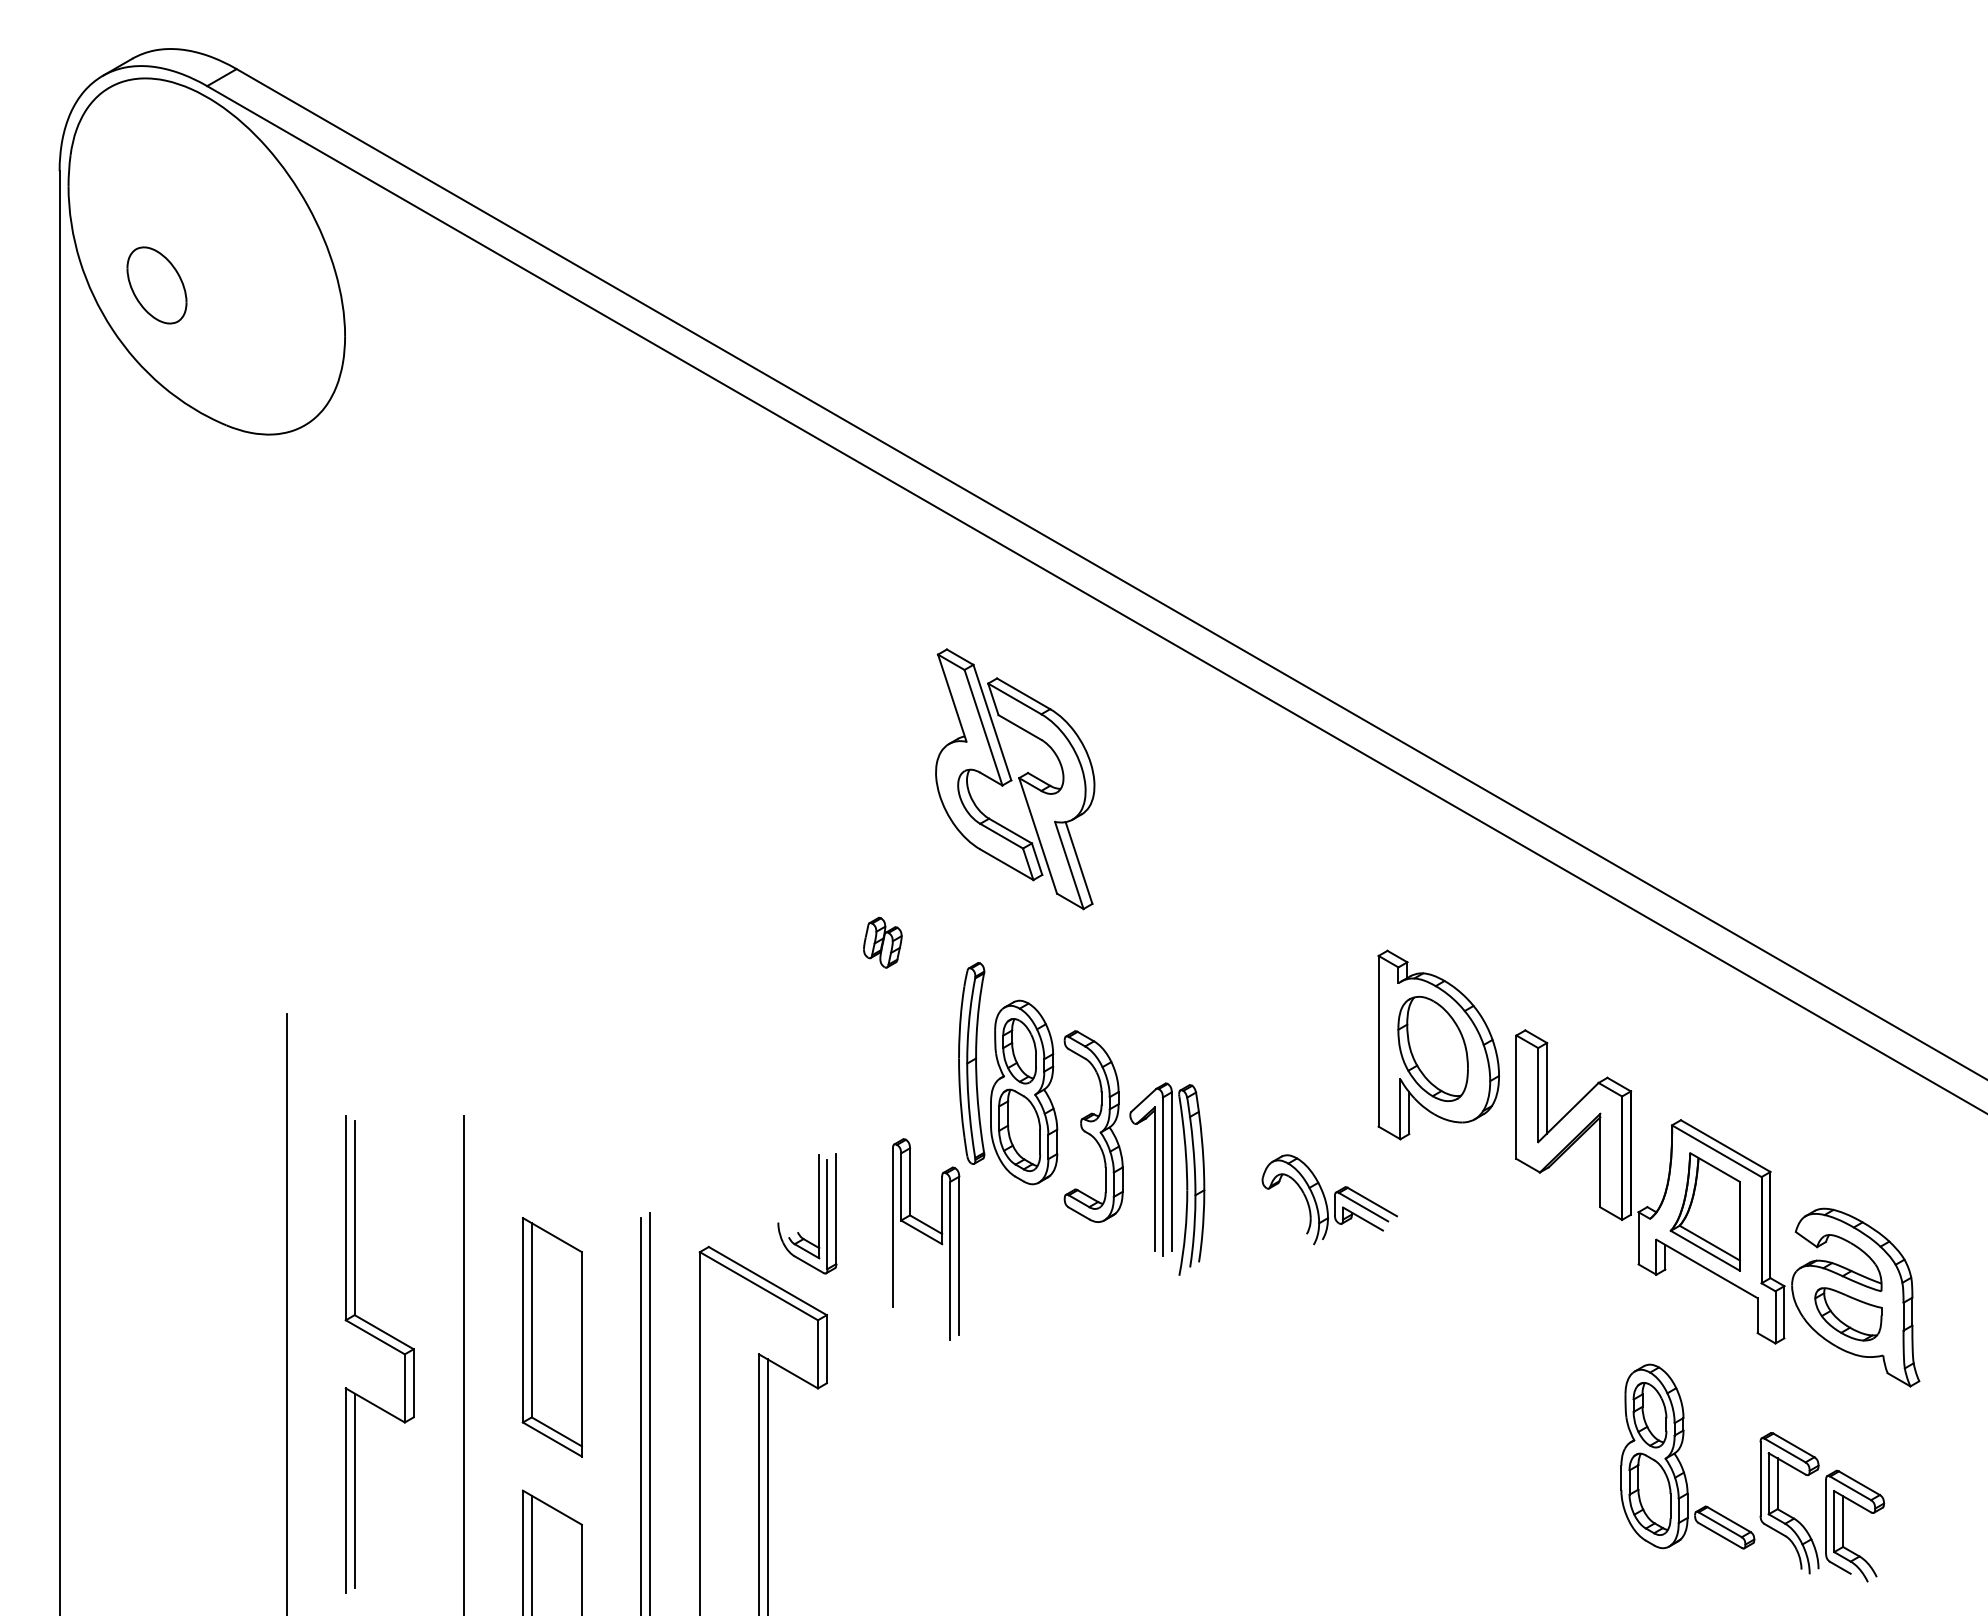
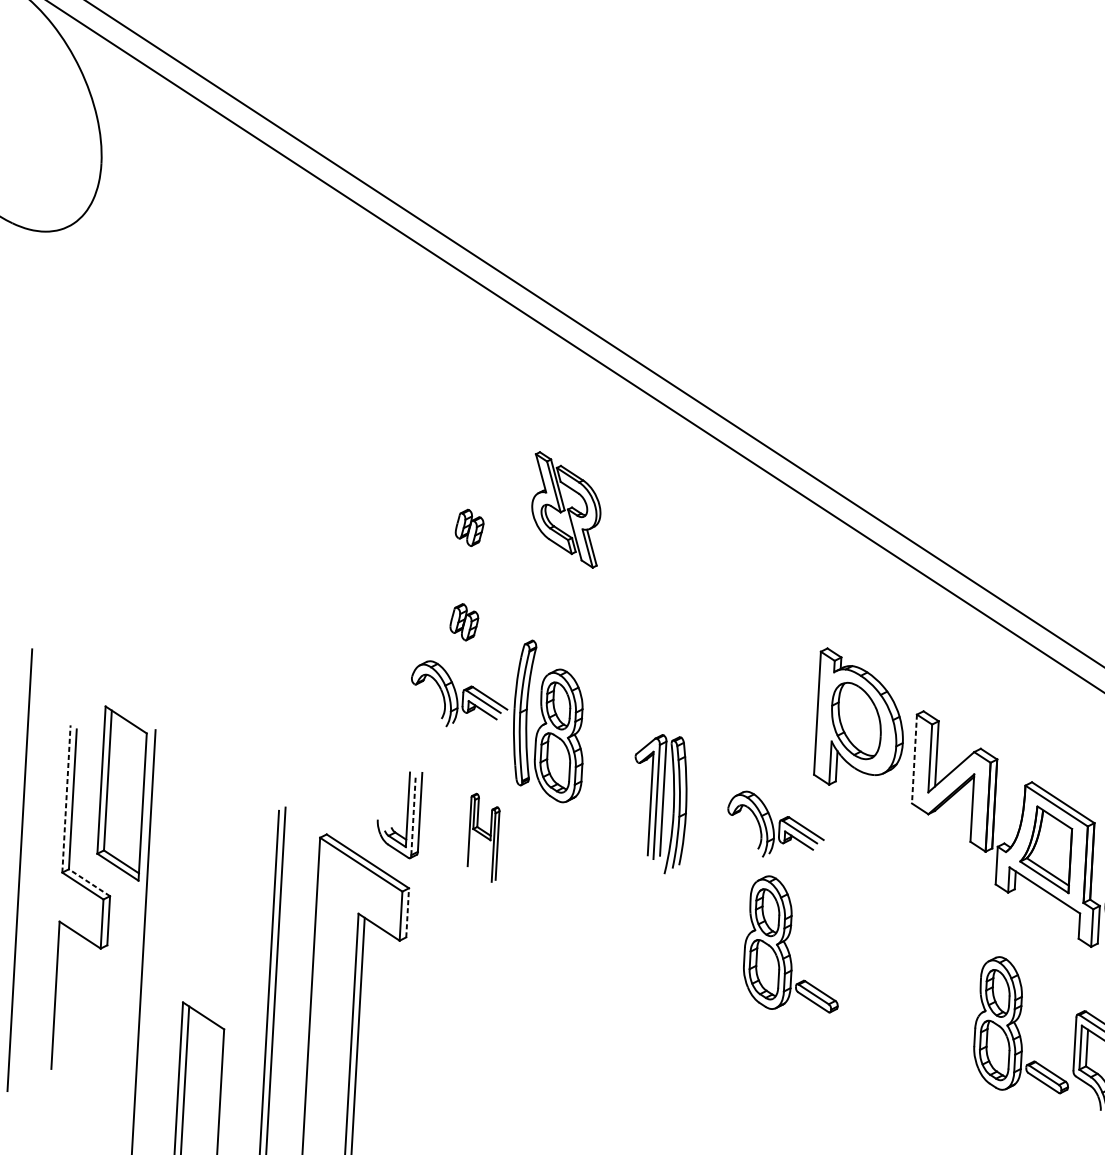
part: (1015, 779) -> (566, 510), size x0.6
part: (882, 811) -> (469, 527), added
part: (881, 1043) -> (459, 694), added
line: (1516, 1097) -> (914, 759), solid -> dashed
part: (1093, 1126) -> (608, 763), removed
line: (827, 1214) -> (413, 815), solid -> dashed
line: (345, 1217) -> (66, 798), solid -> dashed
part: (926, 1239) -> (483, 837), size x0.6
line: (383, 1331) -> (89, 882), solid -> dashed
part: (551, 1337) -> (121, 793), moved
line: (826, 1348) -> (407, 912), solid -> dashed
part: (1354, 1365) -> (787, 945), added
line: (354, 1490) -> (61, 995), removed

